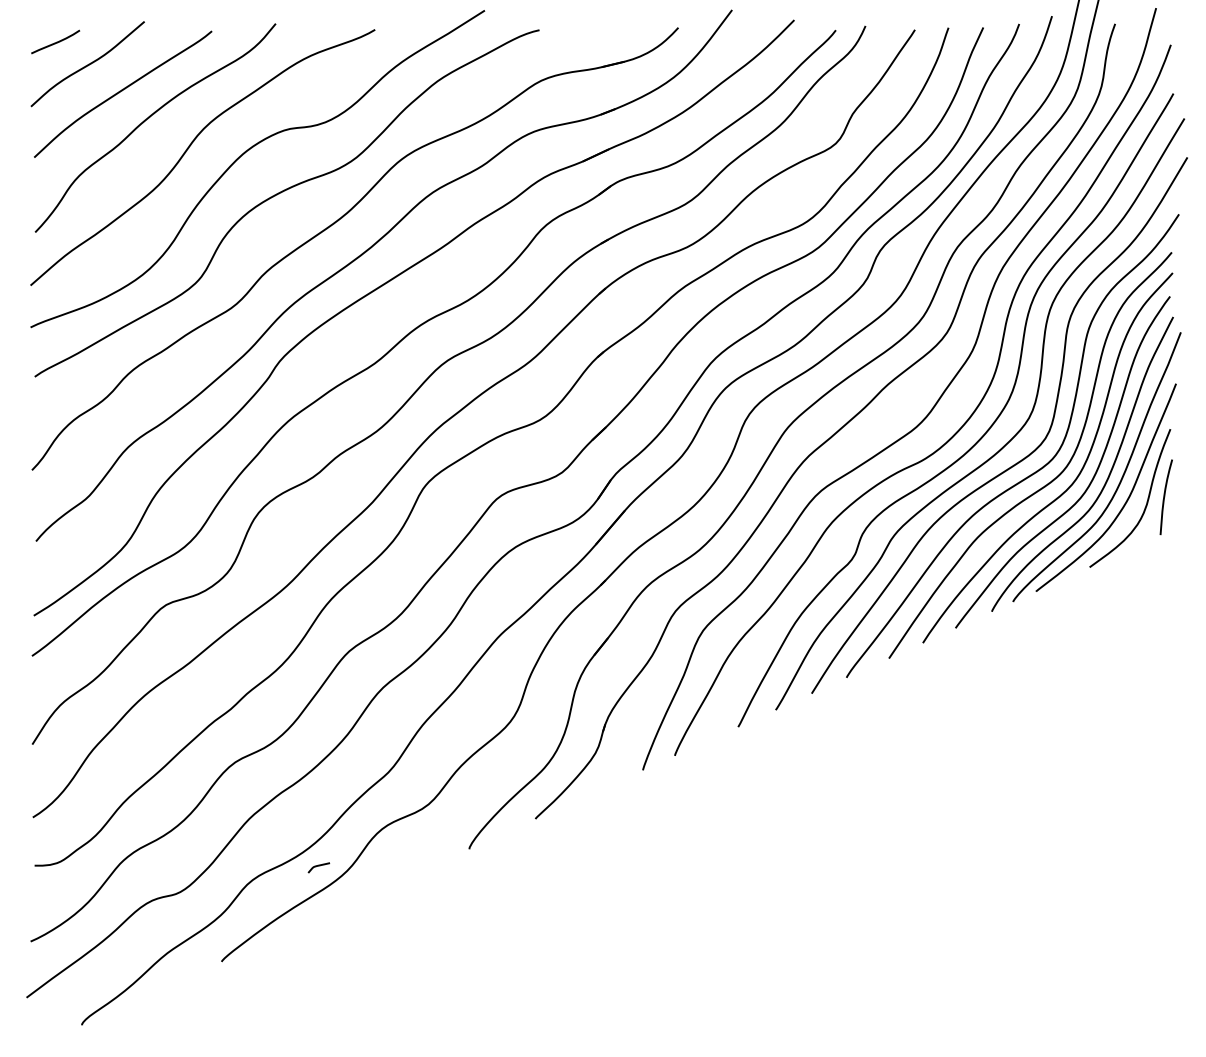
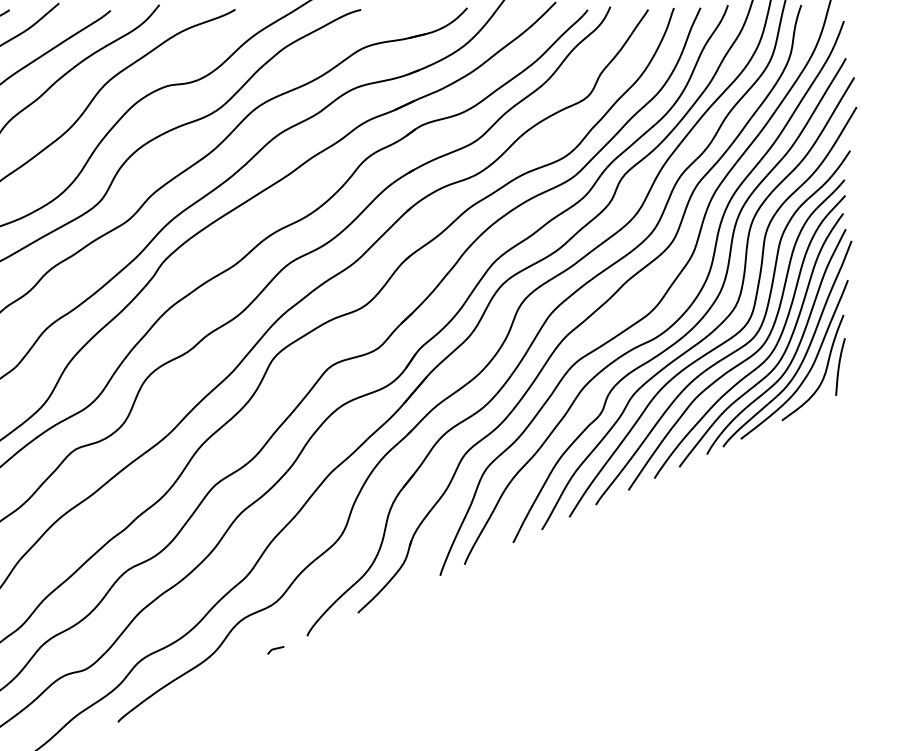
curve: (318, 866) -> (275, 649), moved

